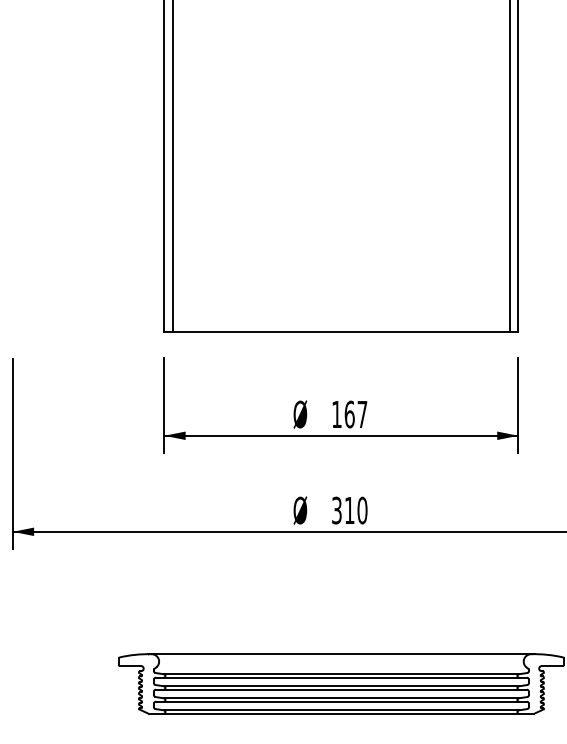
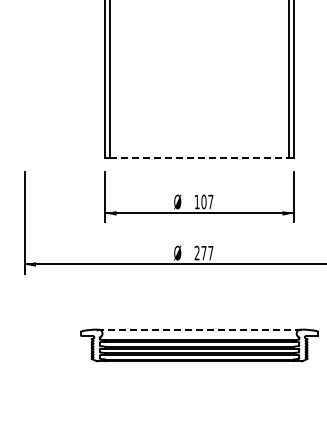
line: (341, 332) -> (199, 158), solid -> dashed
text: (348, 413) -> (203, 201), 167 -> 107
text: (348, 509) -> (203, 252), 310 -> 277
line: (341, 653) -> (199, 329), solid -> dashed

